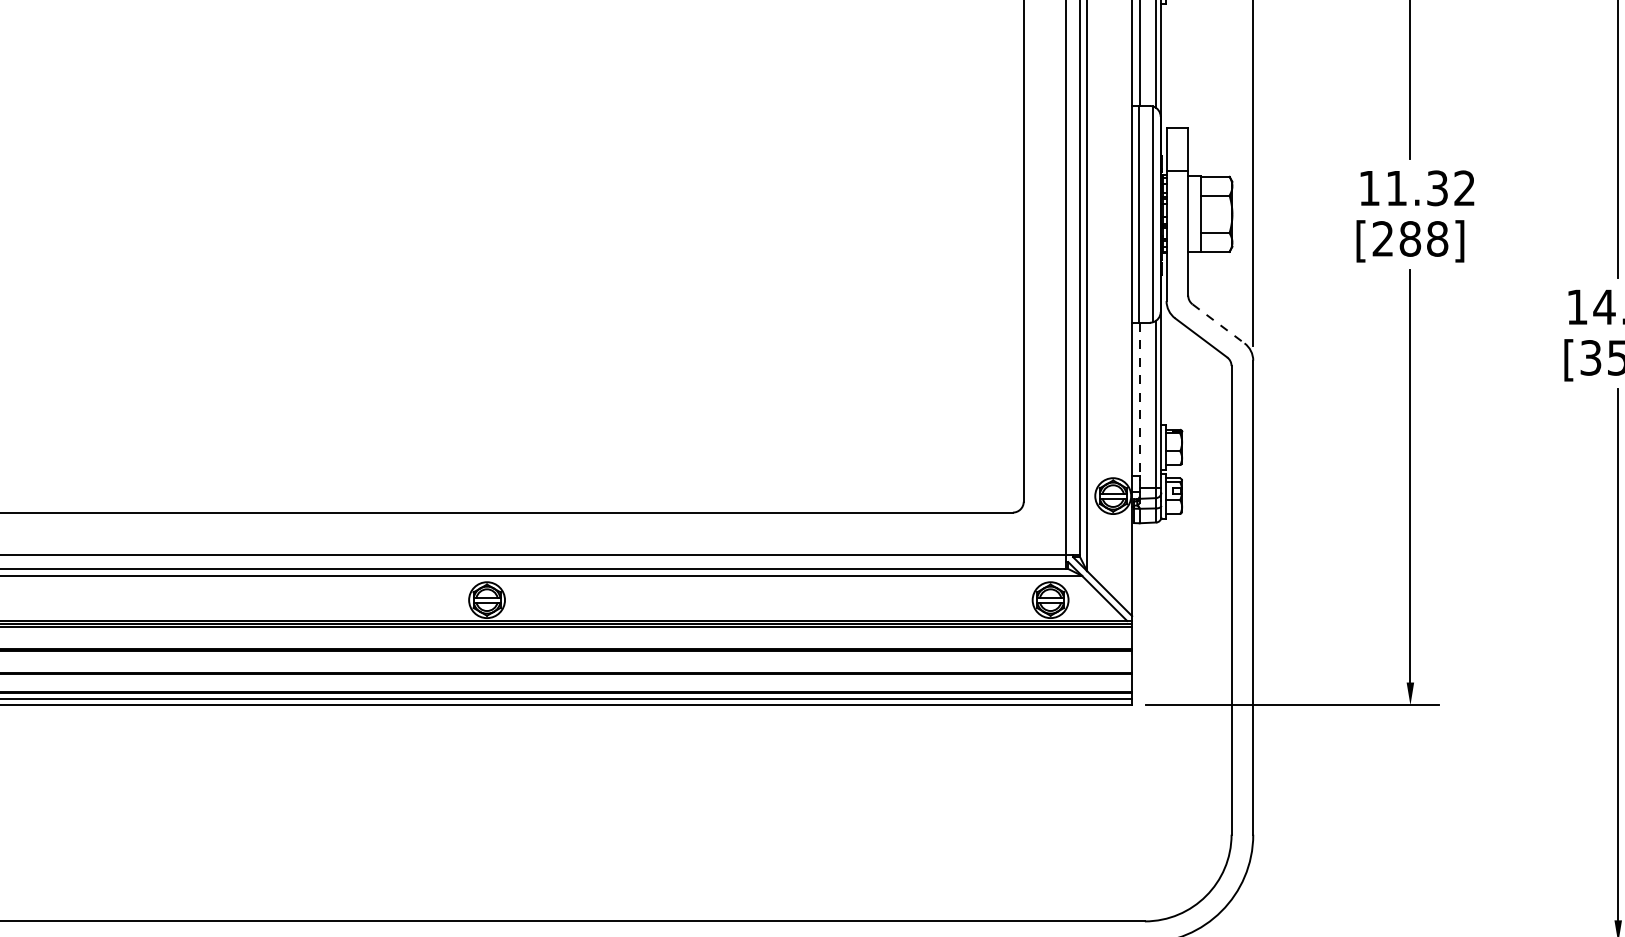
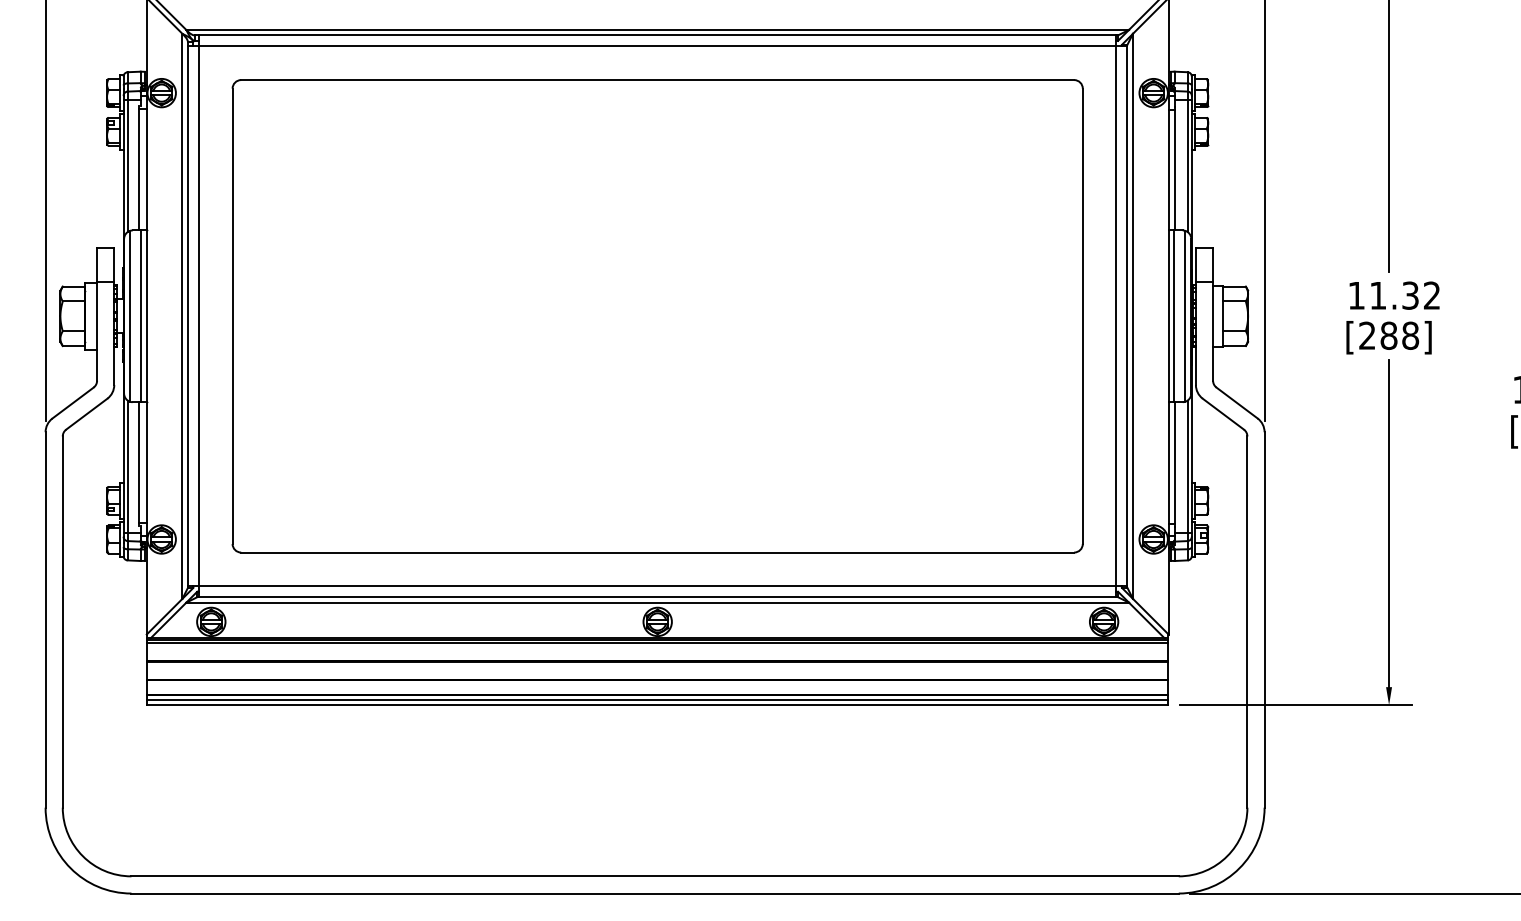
line: (1219, 324) -> (1237, 403), dashed -> solid
line: (1139, 398) -> (1174, 462), dashed -> solid

